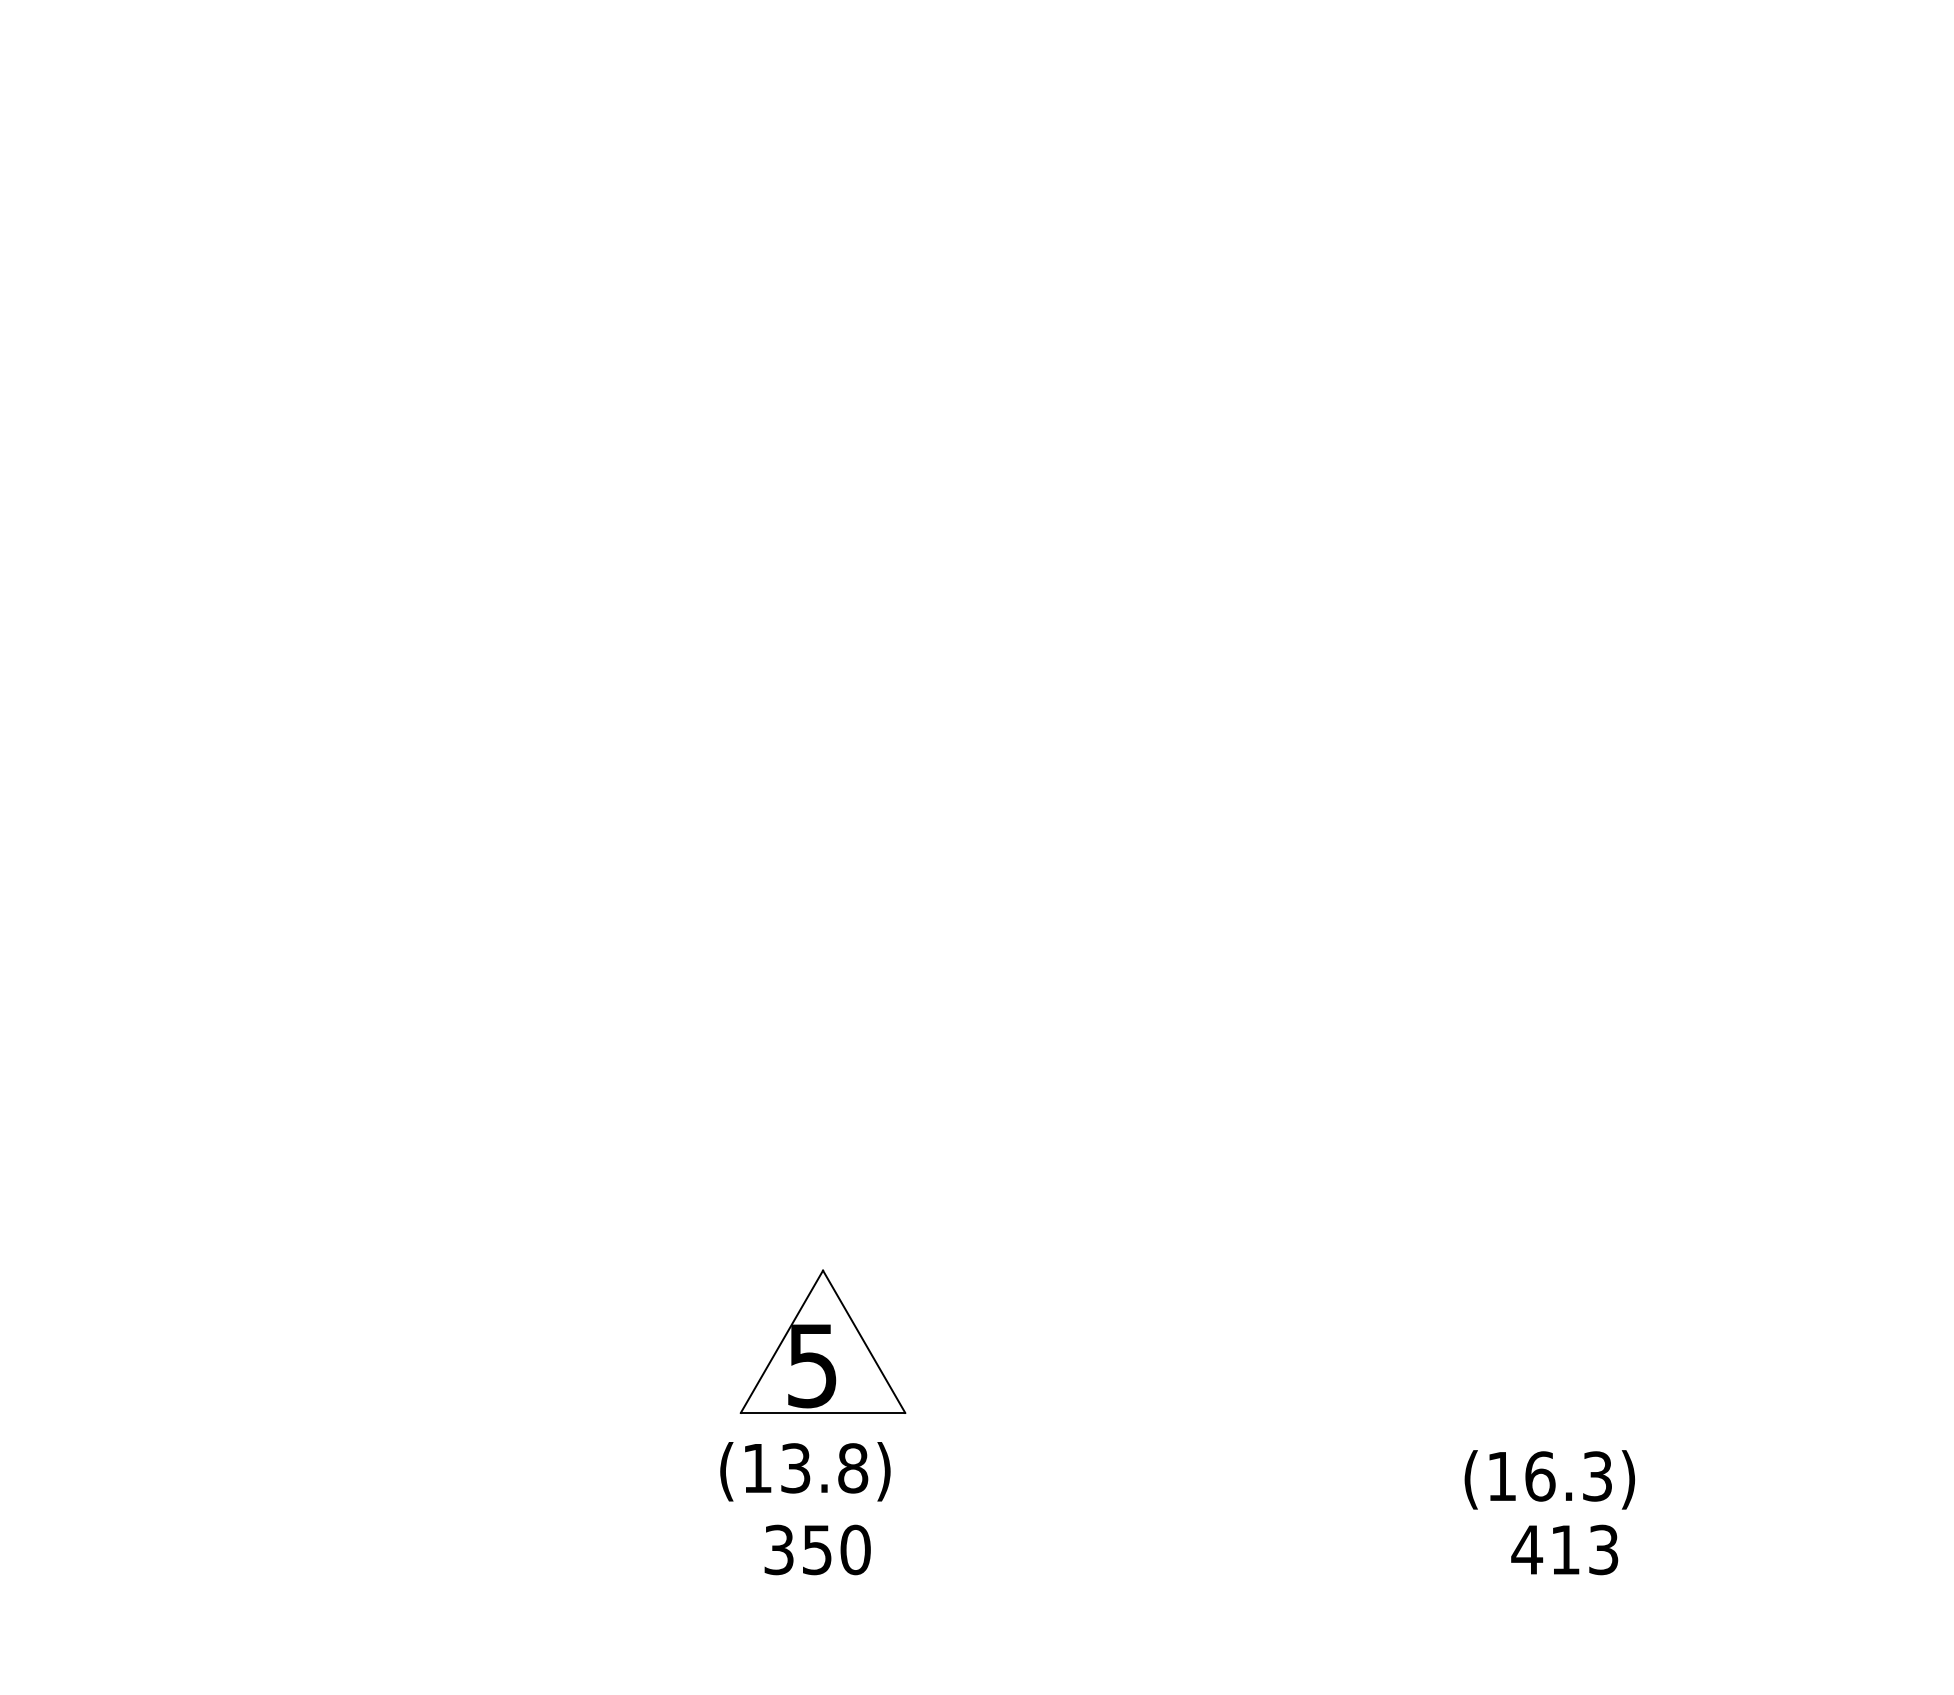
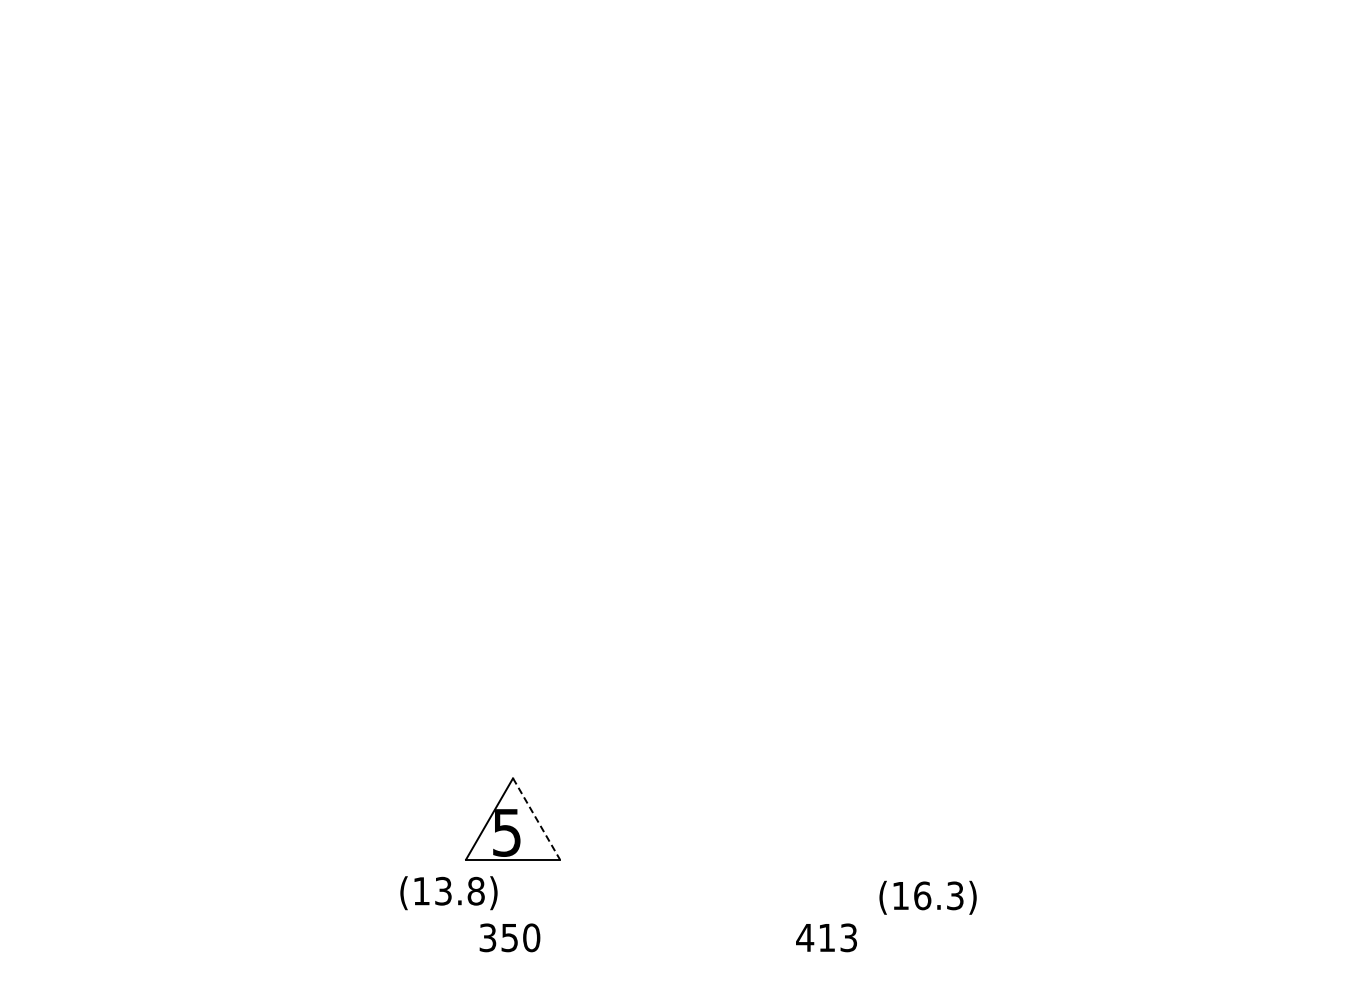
line: (864, 1340) -> (536, 818), solid -> dashed
text: (804, 1472) -> (448, 893), moved
text: (1564, 1549) -> (826, 937), moved

